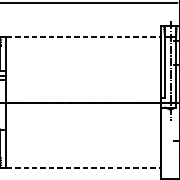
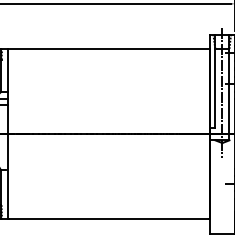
line: (83, 37) -> (109, 48), dashed -> solid
line: (83, 168) -> (109, 219), dashed -> solid

